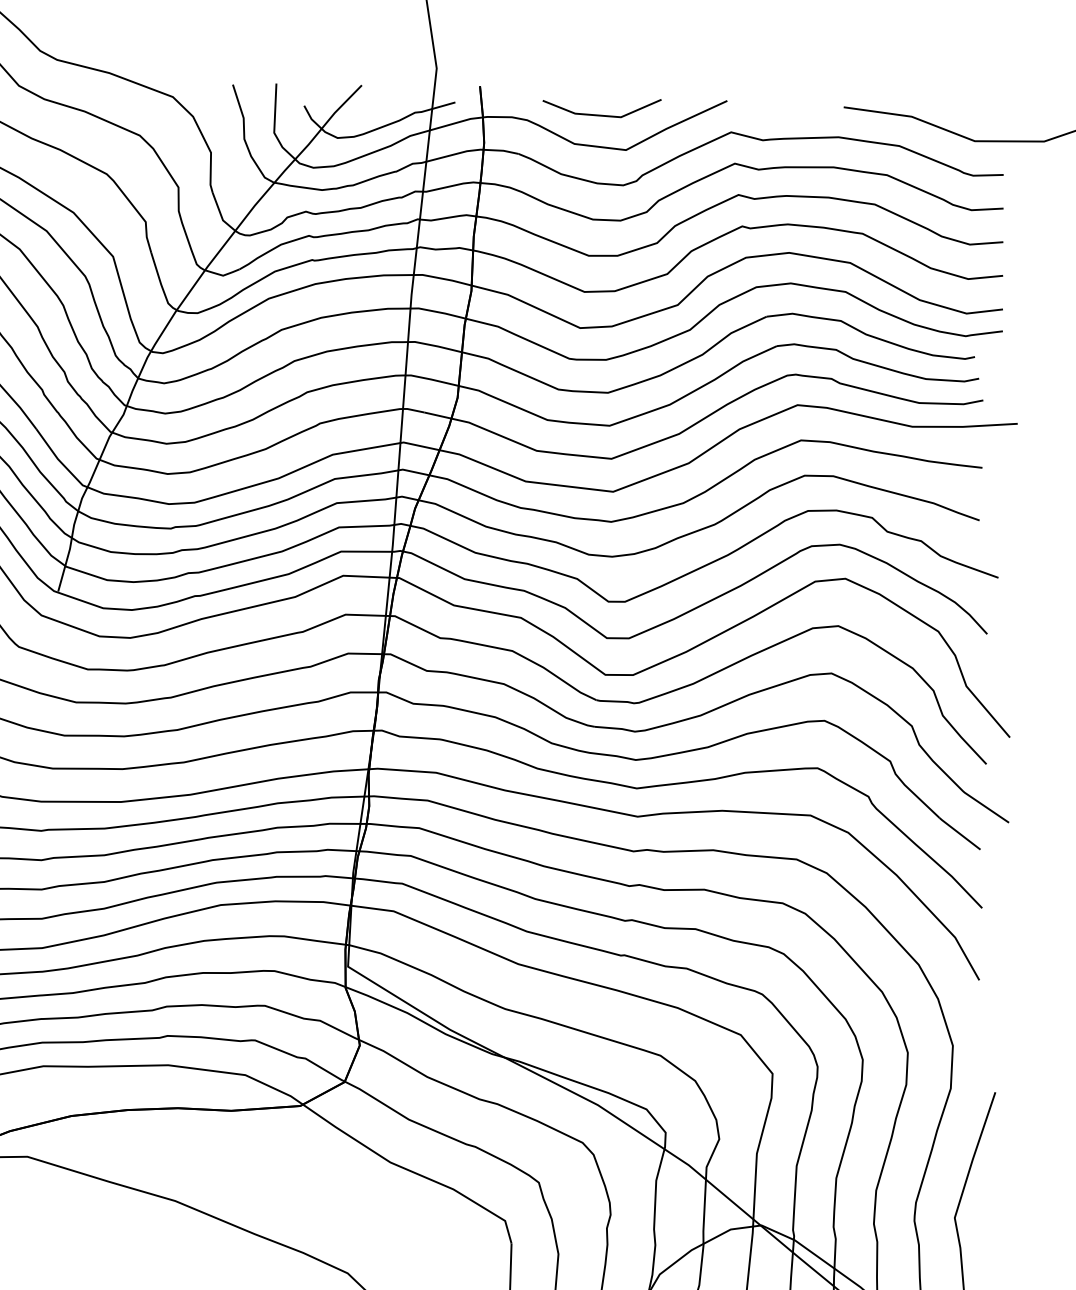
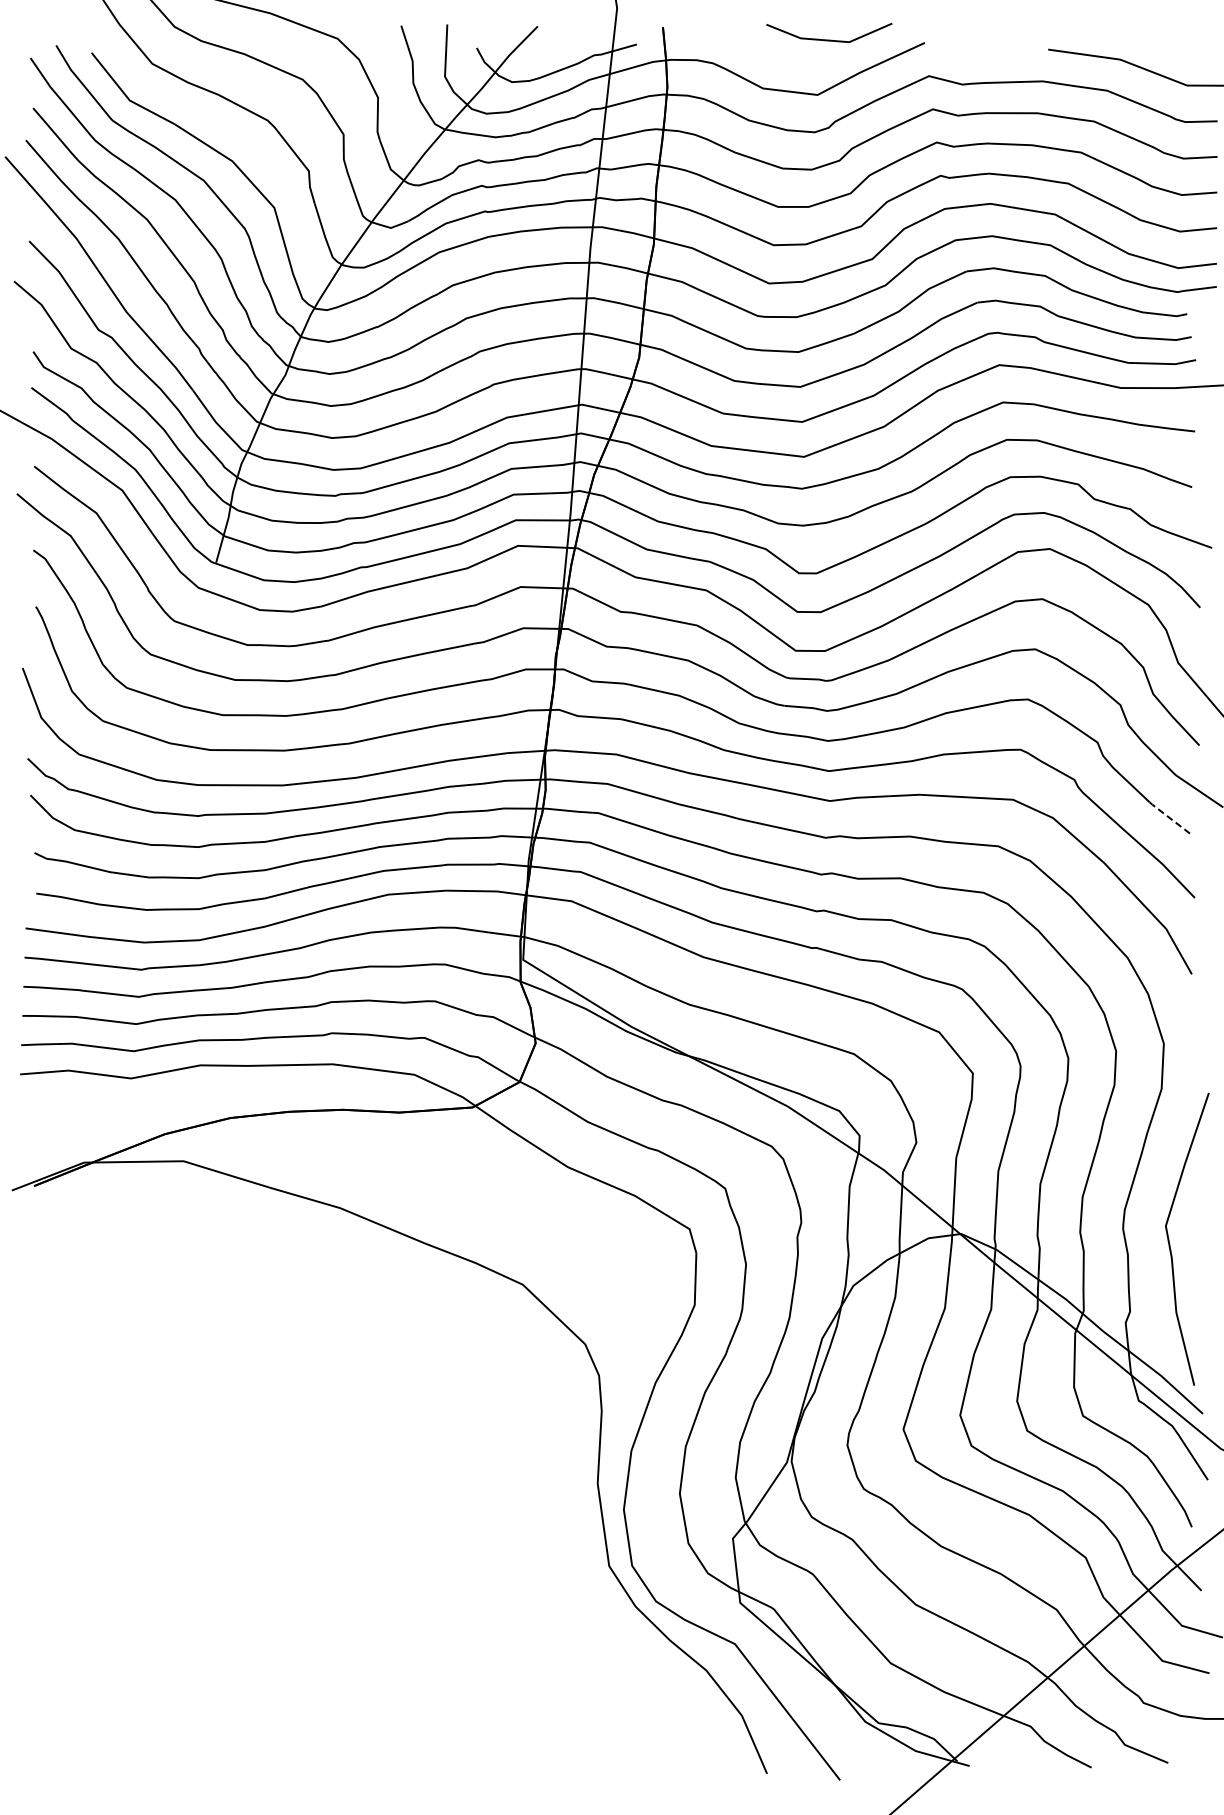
line: (602, 114) -> (829, 39), moved
line: (960, 834) -> (1171, 819), solid -> dashed

